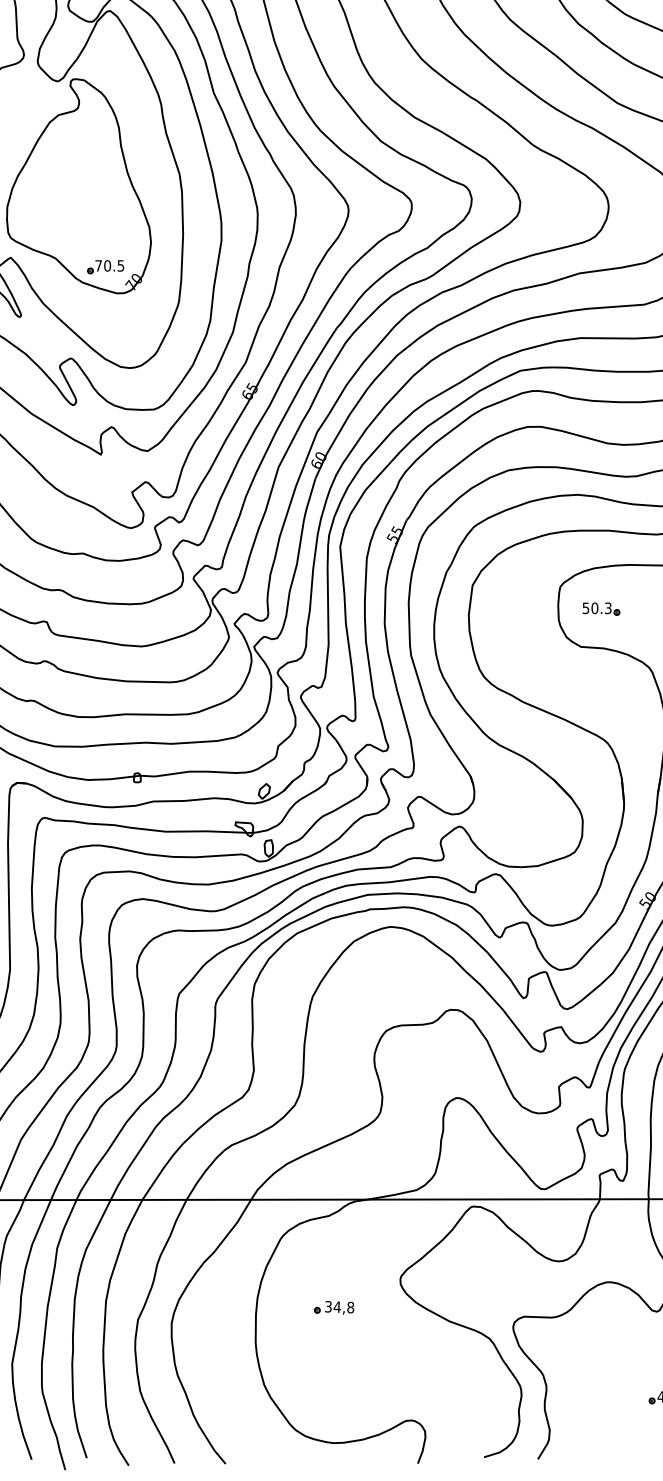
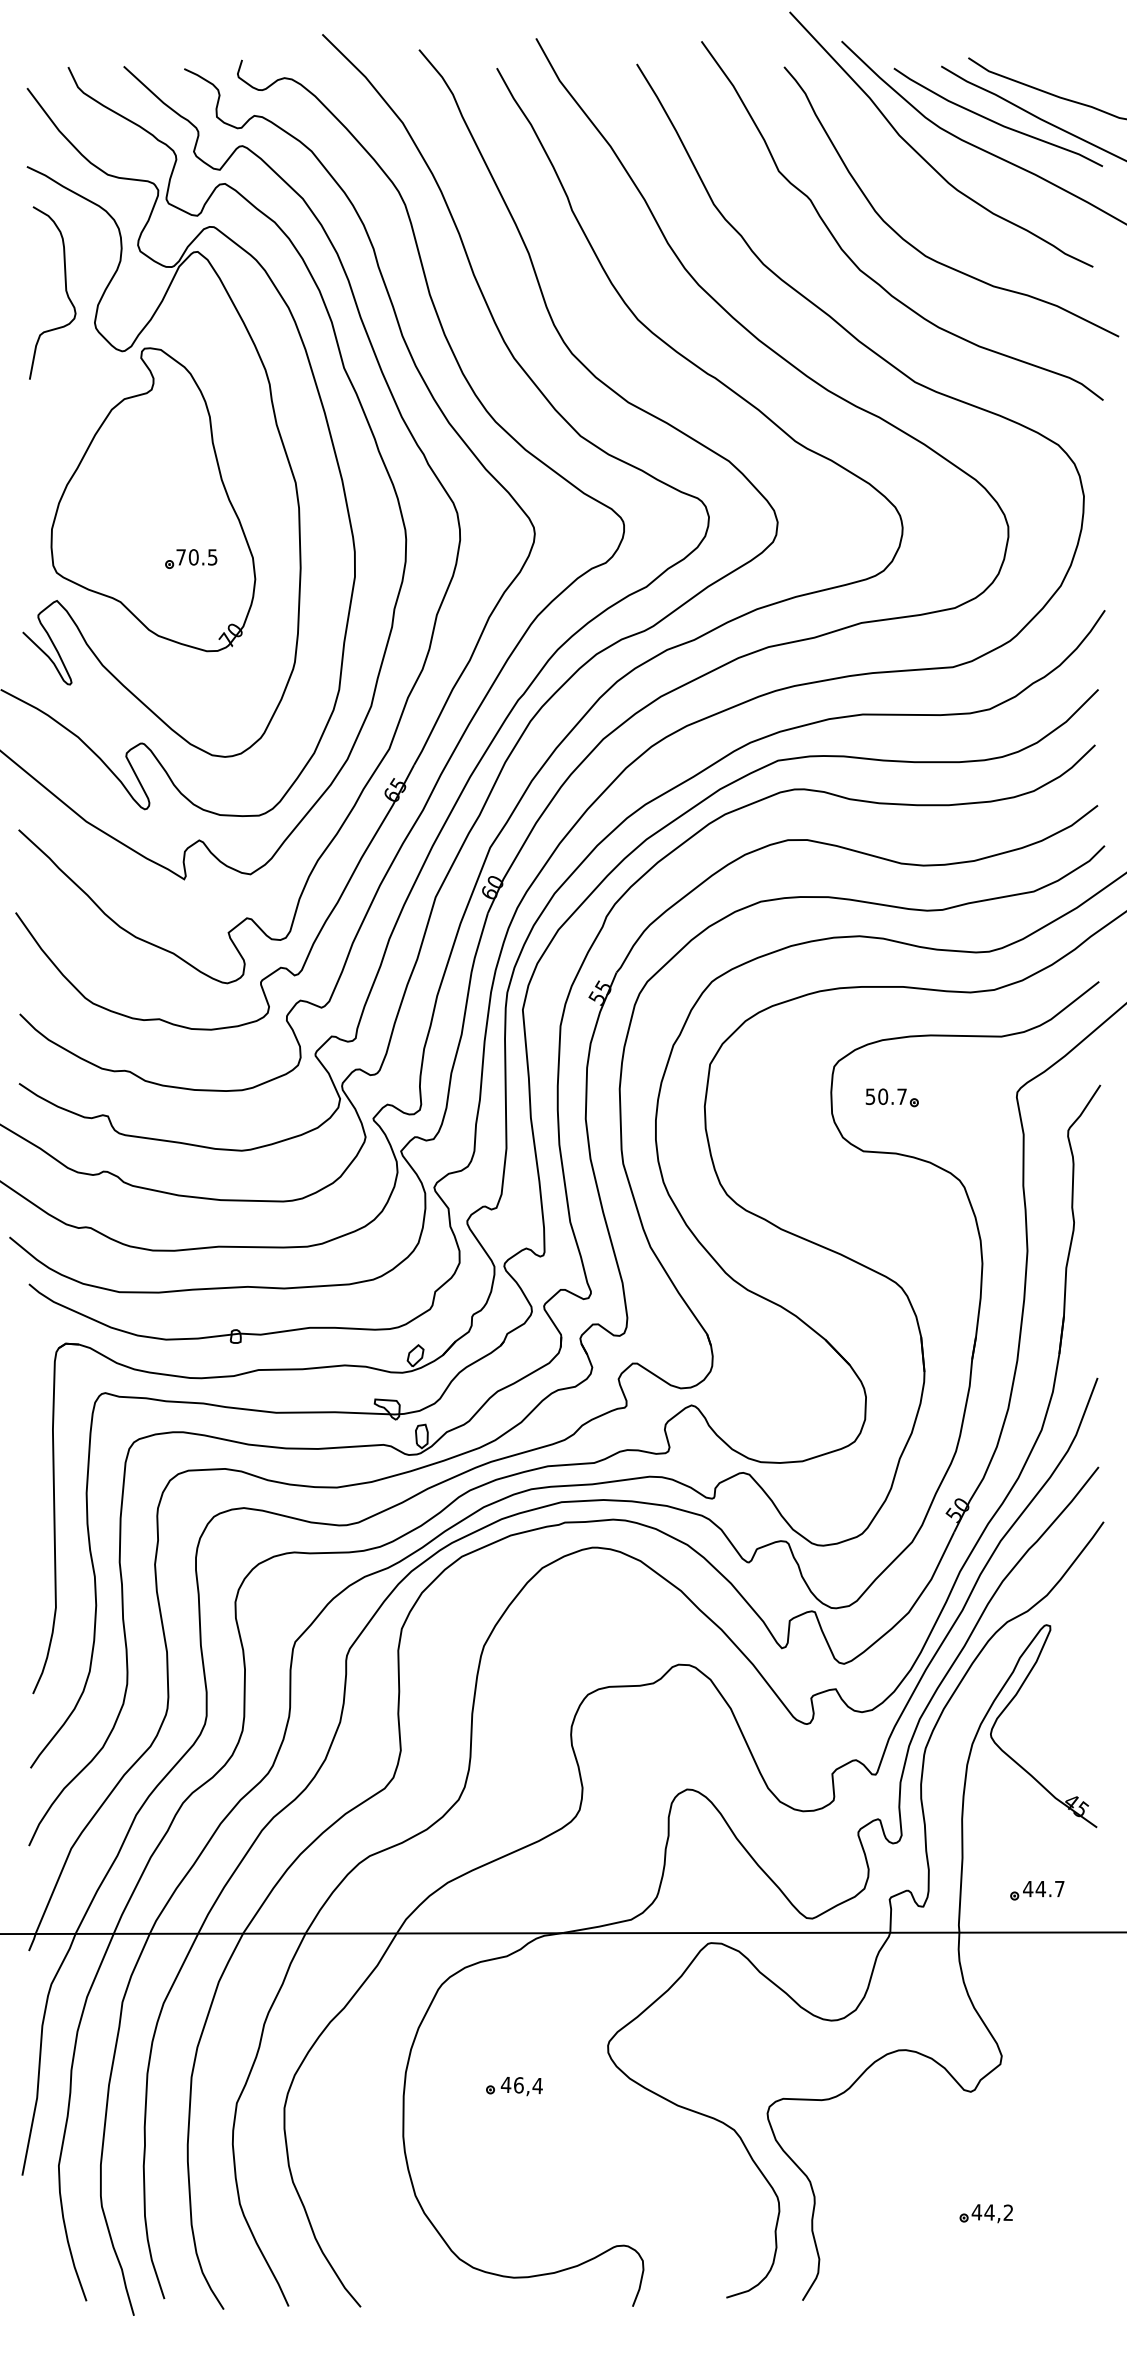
part: (105, 266) -> (191, 558), moved
text: (607, 608) -> (901, 1096), 50.3 -> 50.7
text: (339, 1307) -> (521, 2085), 34,8 -> 46,4

